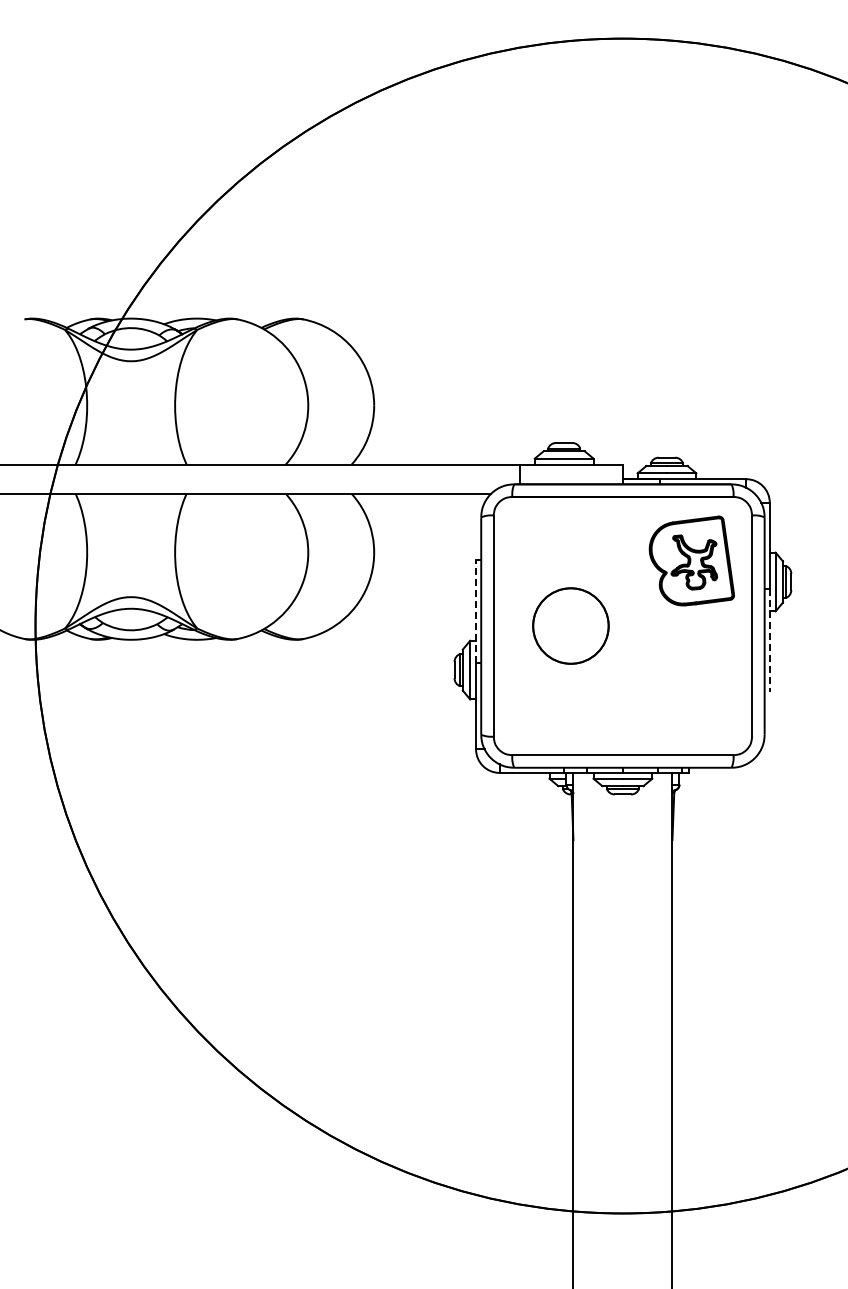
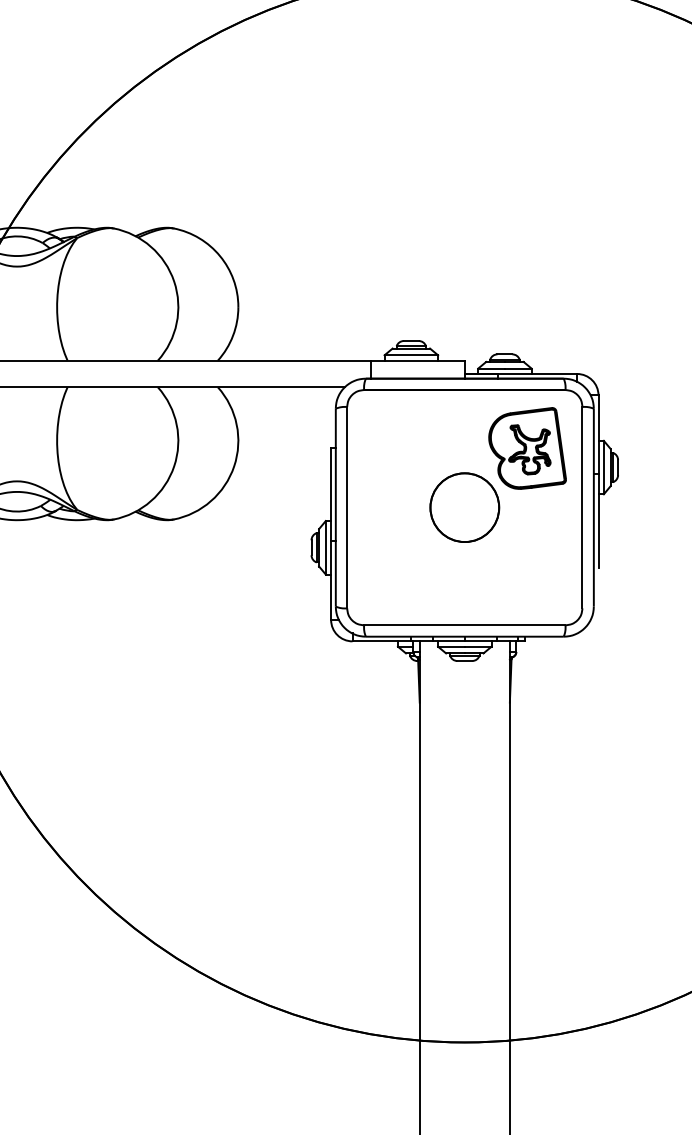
line: (476, 610) -> (331, 493), dashed -> solid
circle: (570, 625) -> (464, 507), moved
line: (769, 641) -> (598, 521), dashed -> solid

